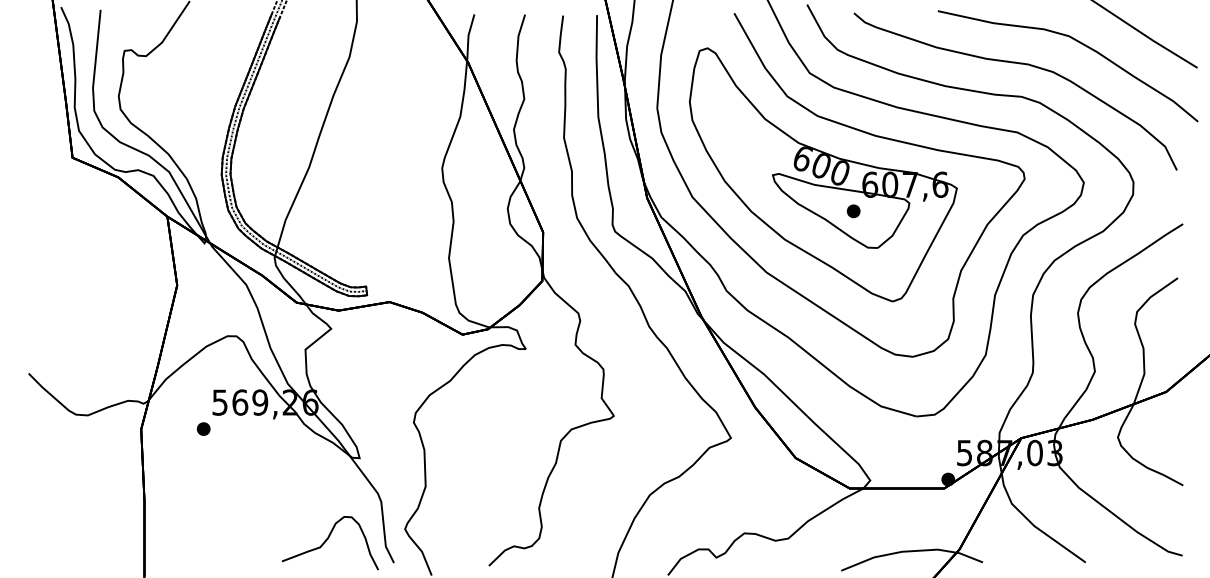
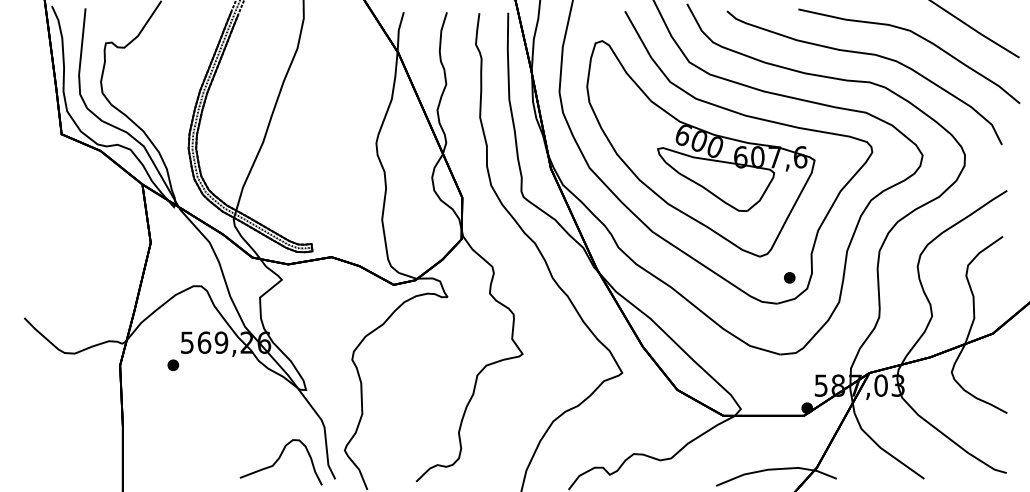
part: (853, 210) -> (789, 277), moved

